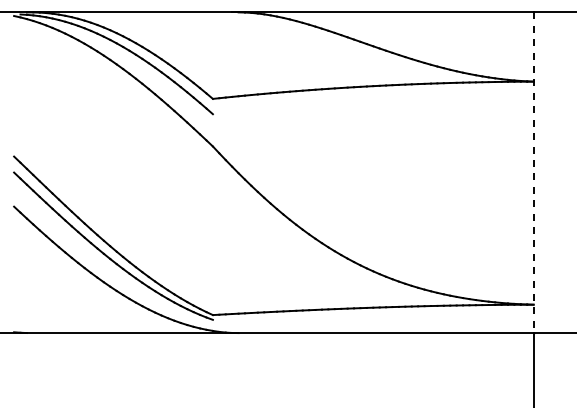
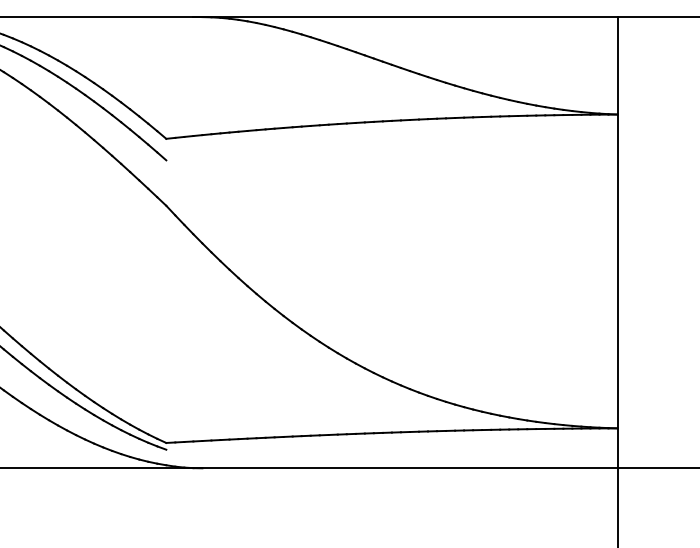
line: (533, 173) -> (617, 243), dashed -> solid

